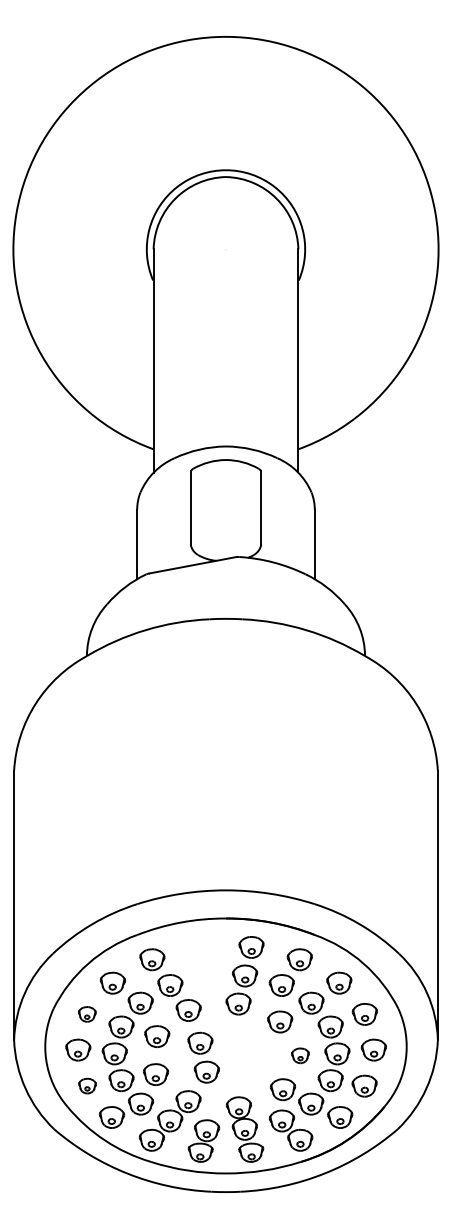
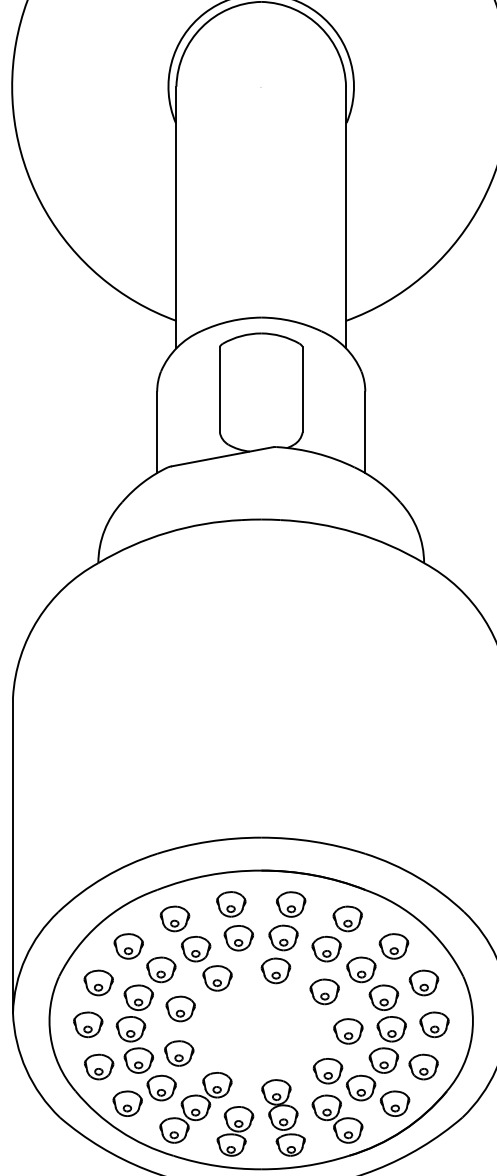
part: (87, 1014) -> (98, 983), size x1.43
part: (300, 1055) -> (348, 1031), size x1.43
part: (203, 1057) -> (234, 920), moved
part: (87, 1085) -> (98, 1066), size x1.43

